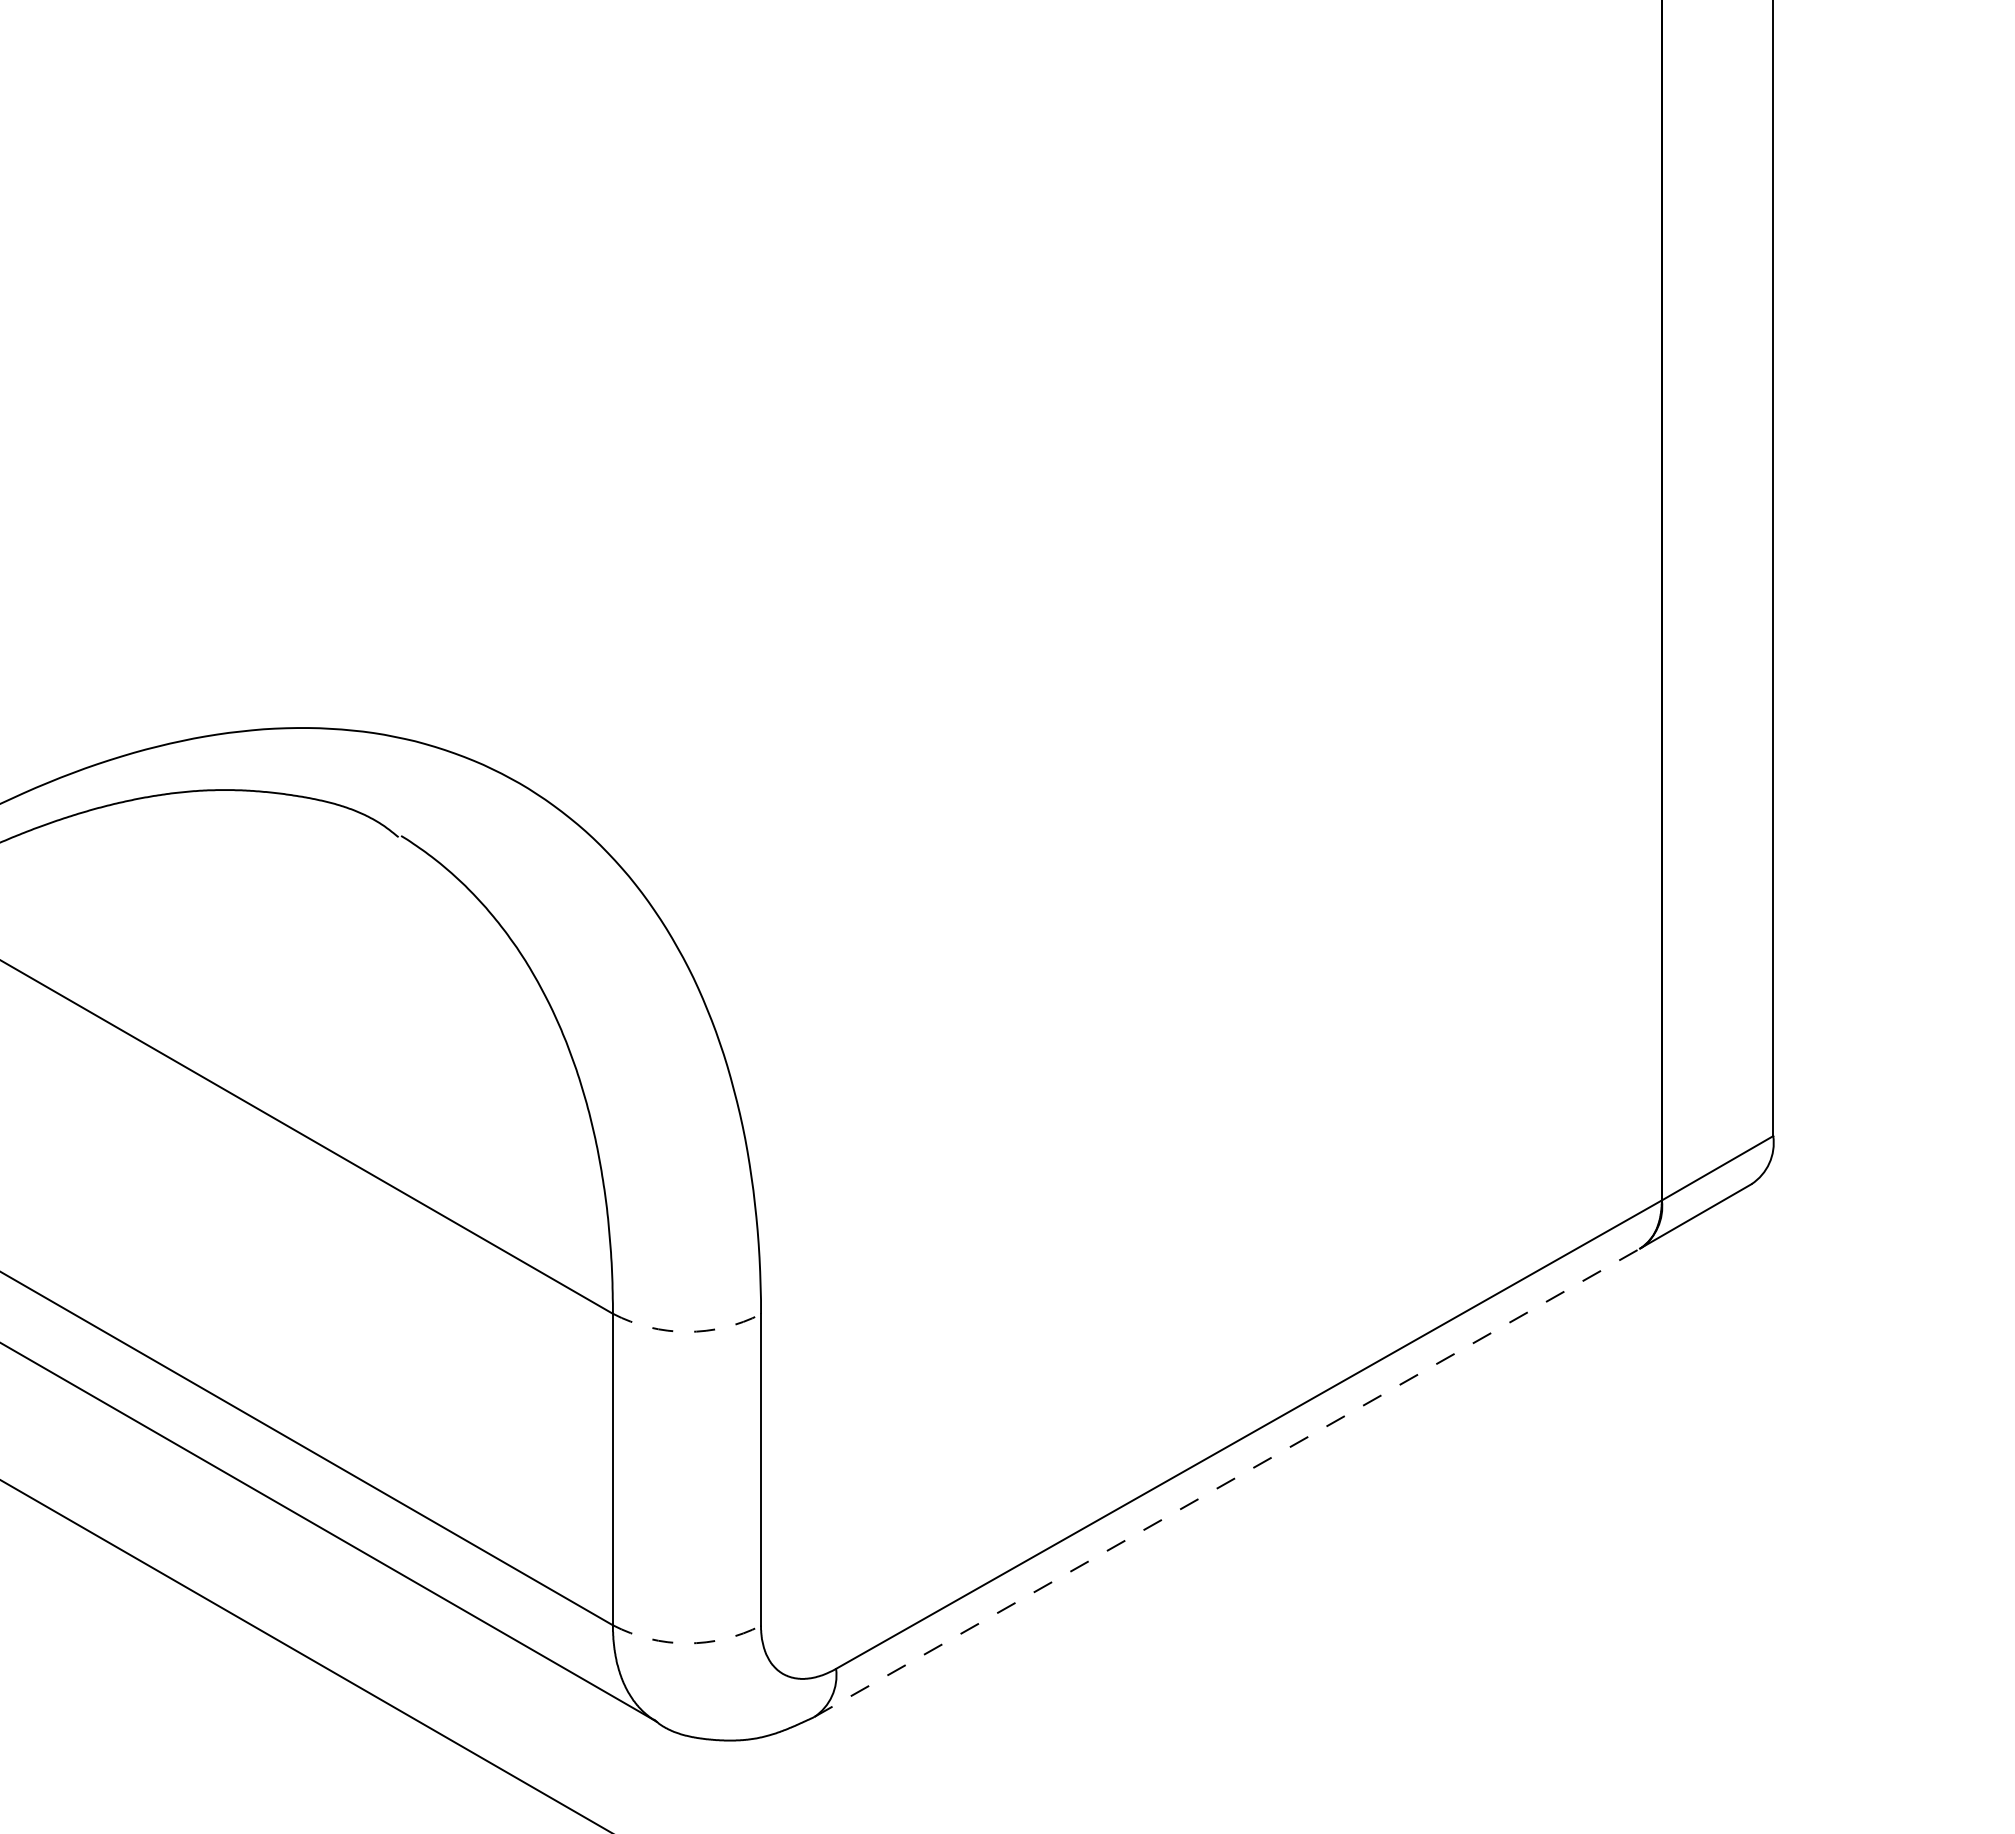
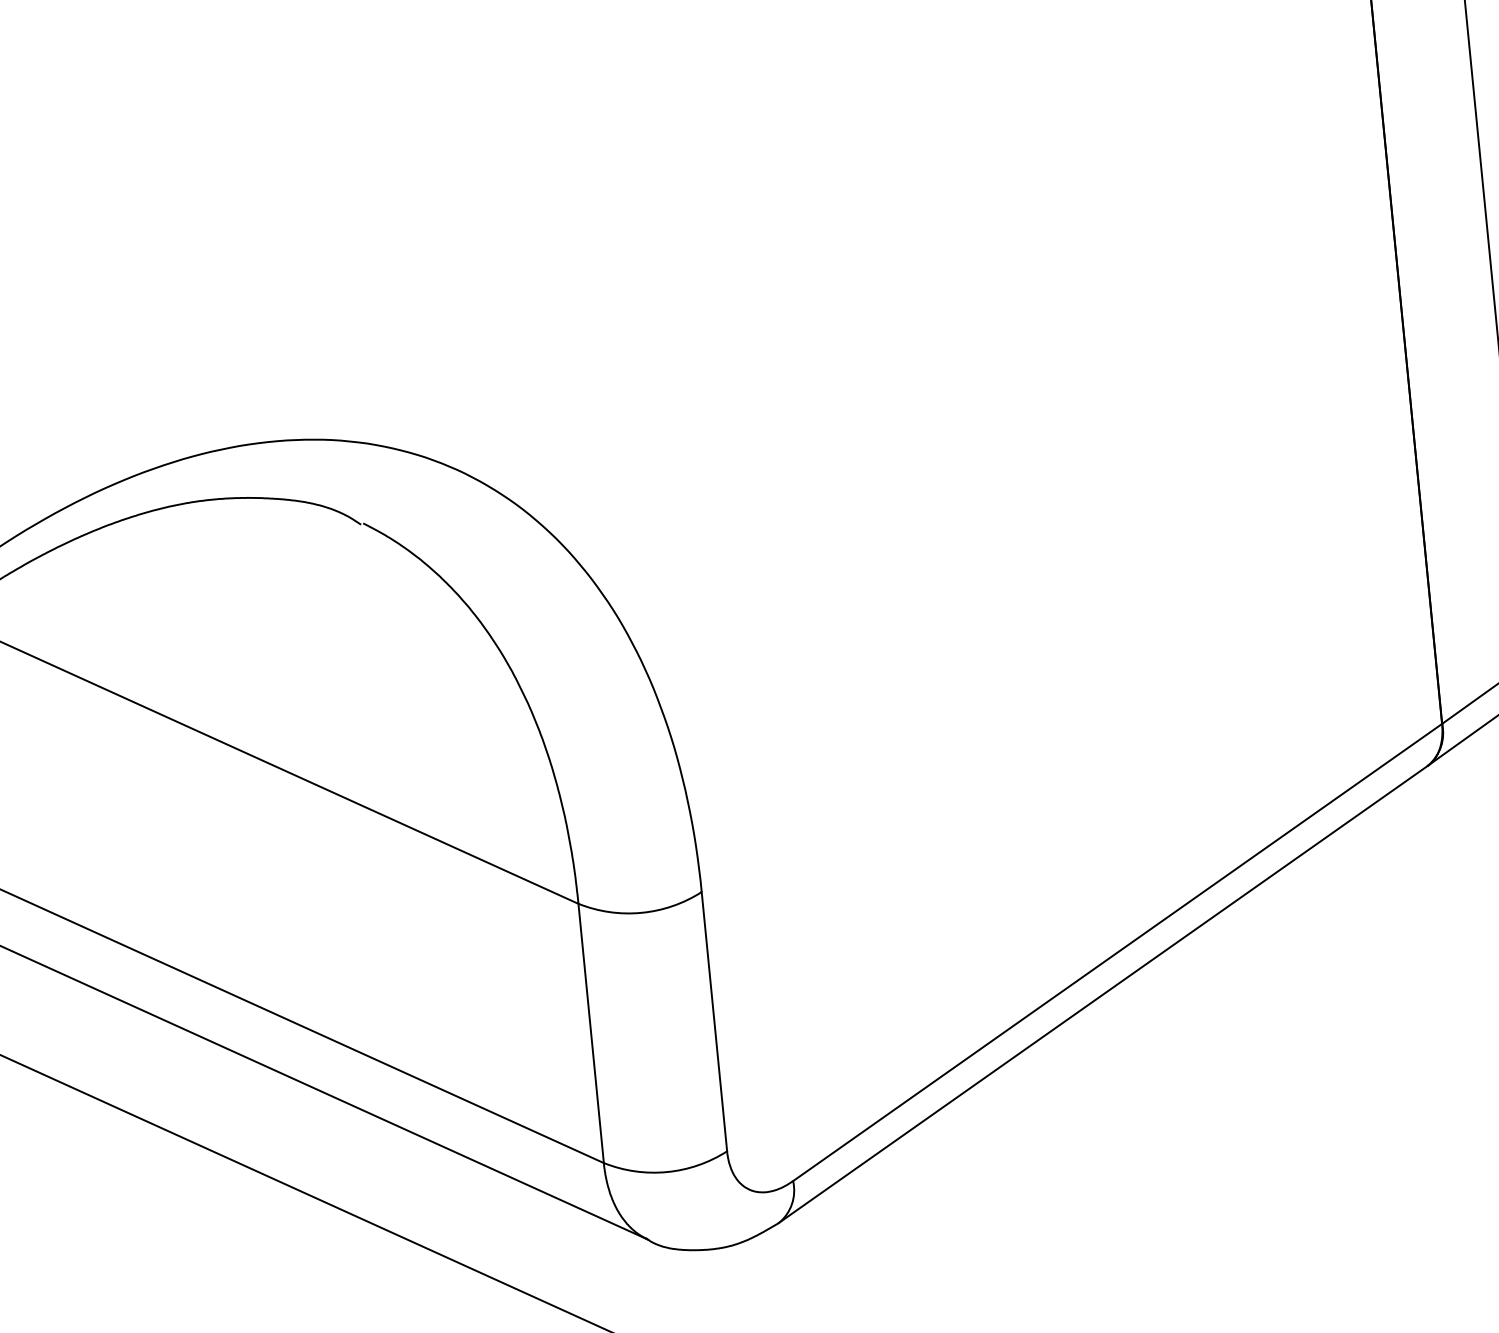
arc: (687, 1331) -> (641, 912), dashed -> solid
line: (1227, 1482) -> (1103, 994), dashed -> solid
arc: (687, 1643) -> (667, 1172), dashed -> solid

